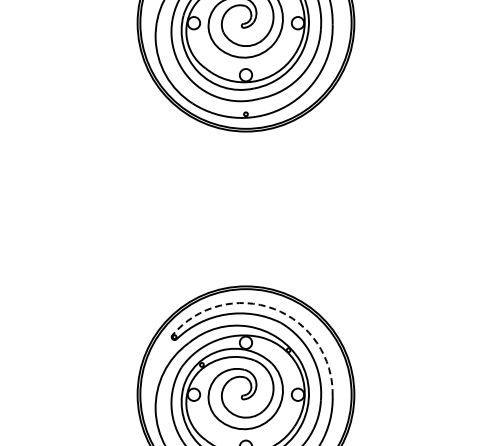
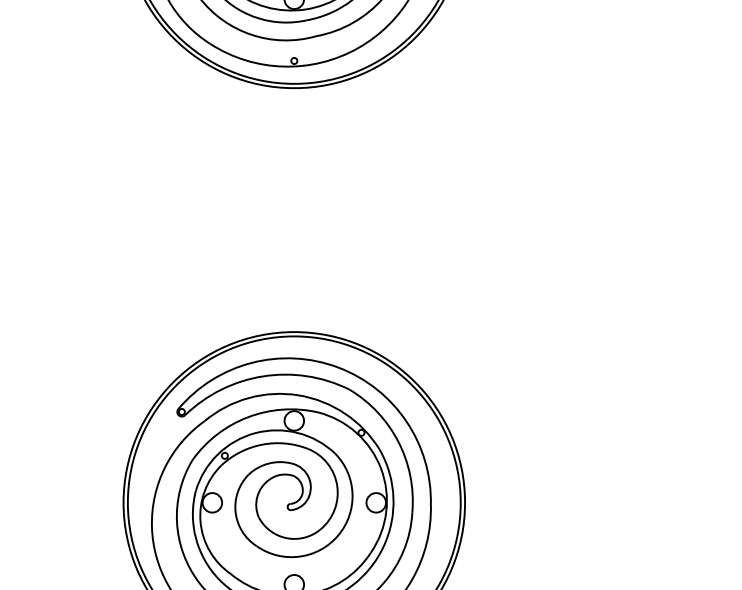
arc: (274, 308) -> (339, 366), dashed -> solid

